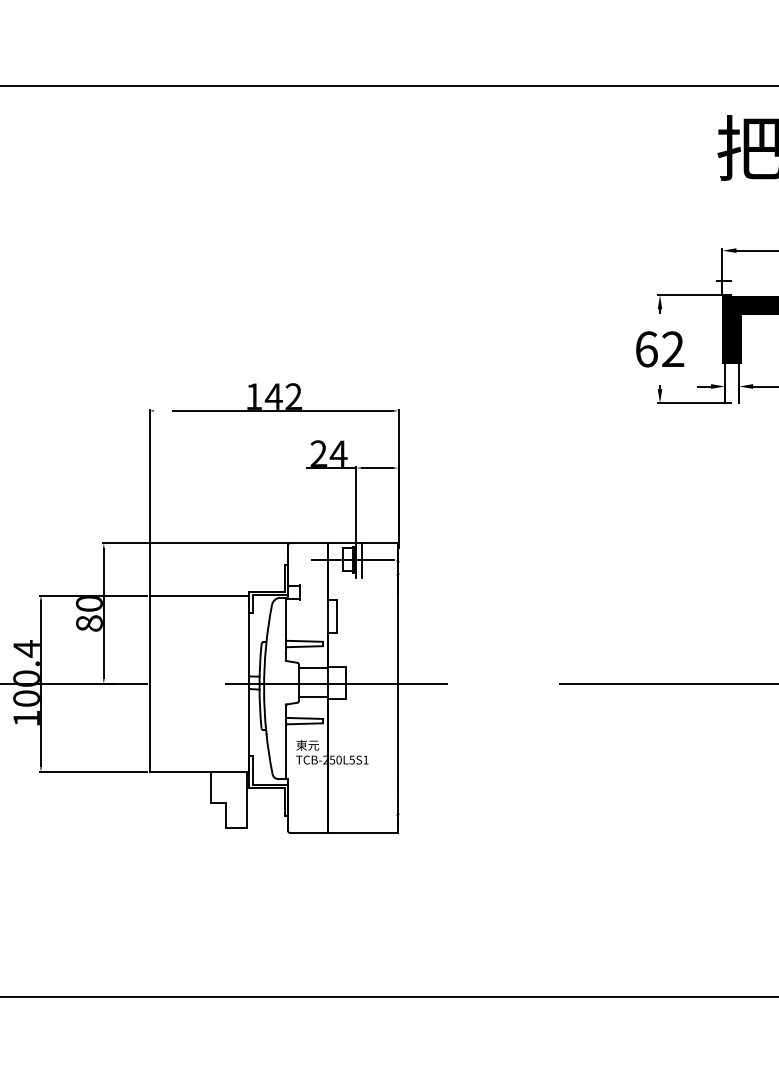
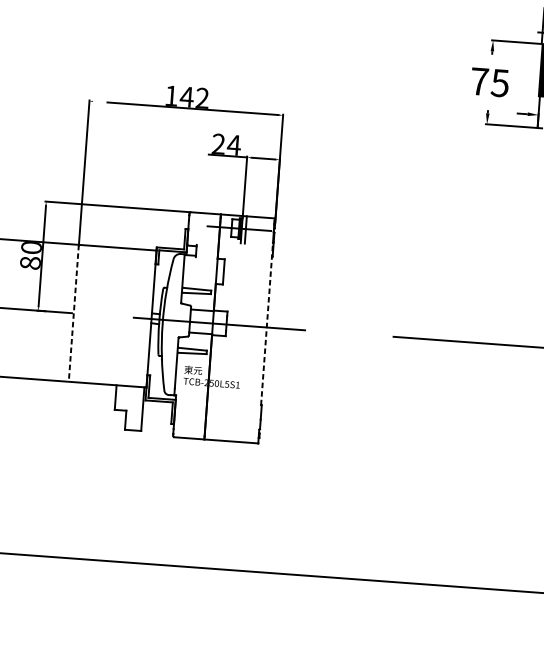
text: (659, 349) -> (489, 82), 62 -> 75
line: (397, 678) -> (267, 323), solid -> dashed
line: (149, 683) -> (73, 313), solid -> dashed

